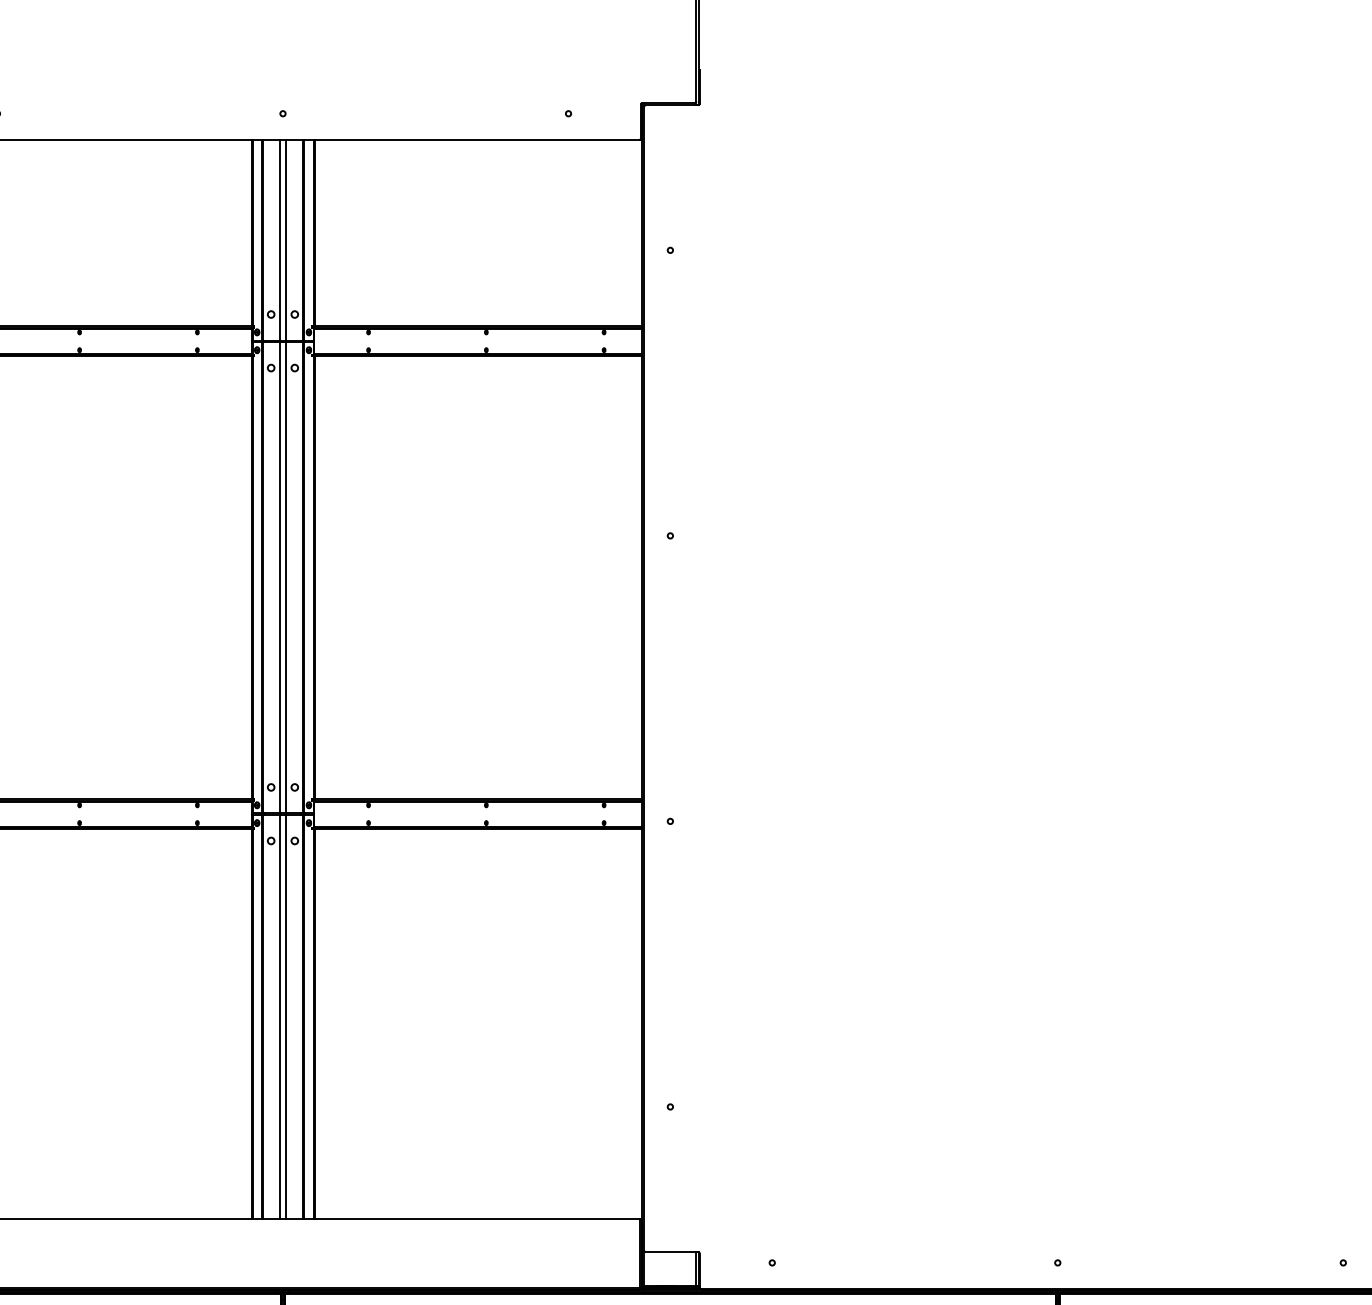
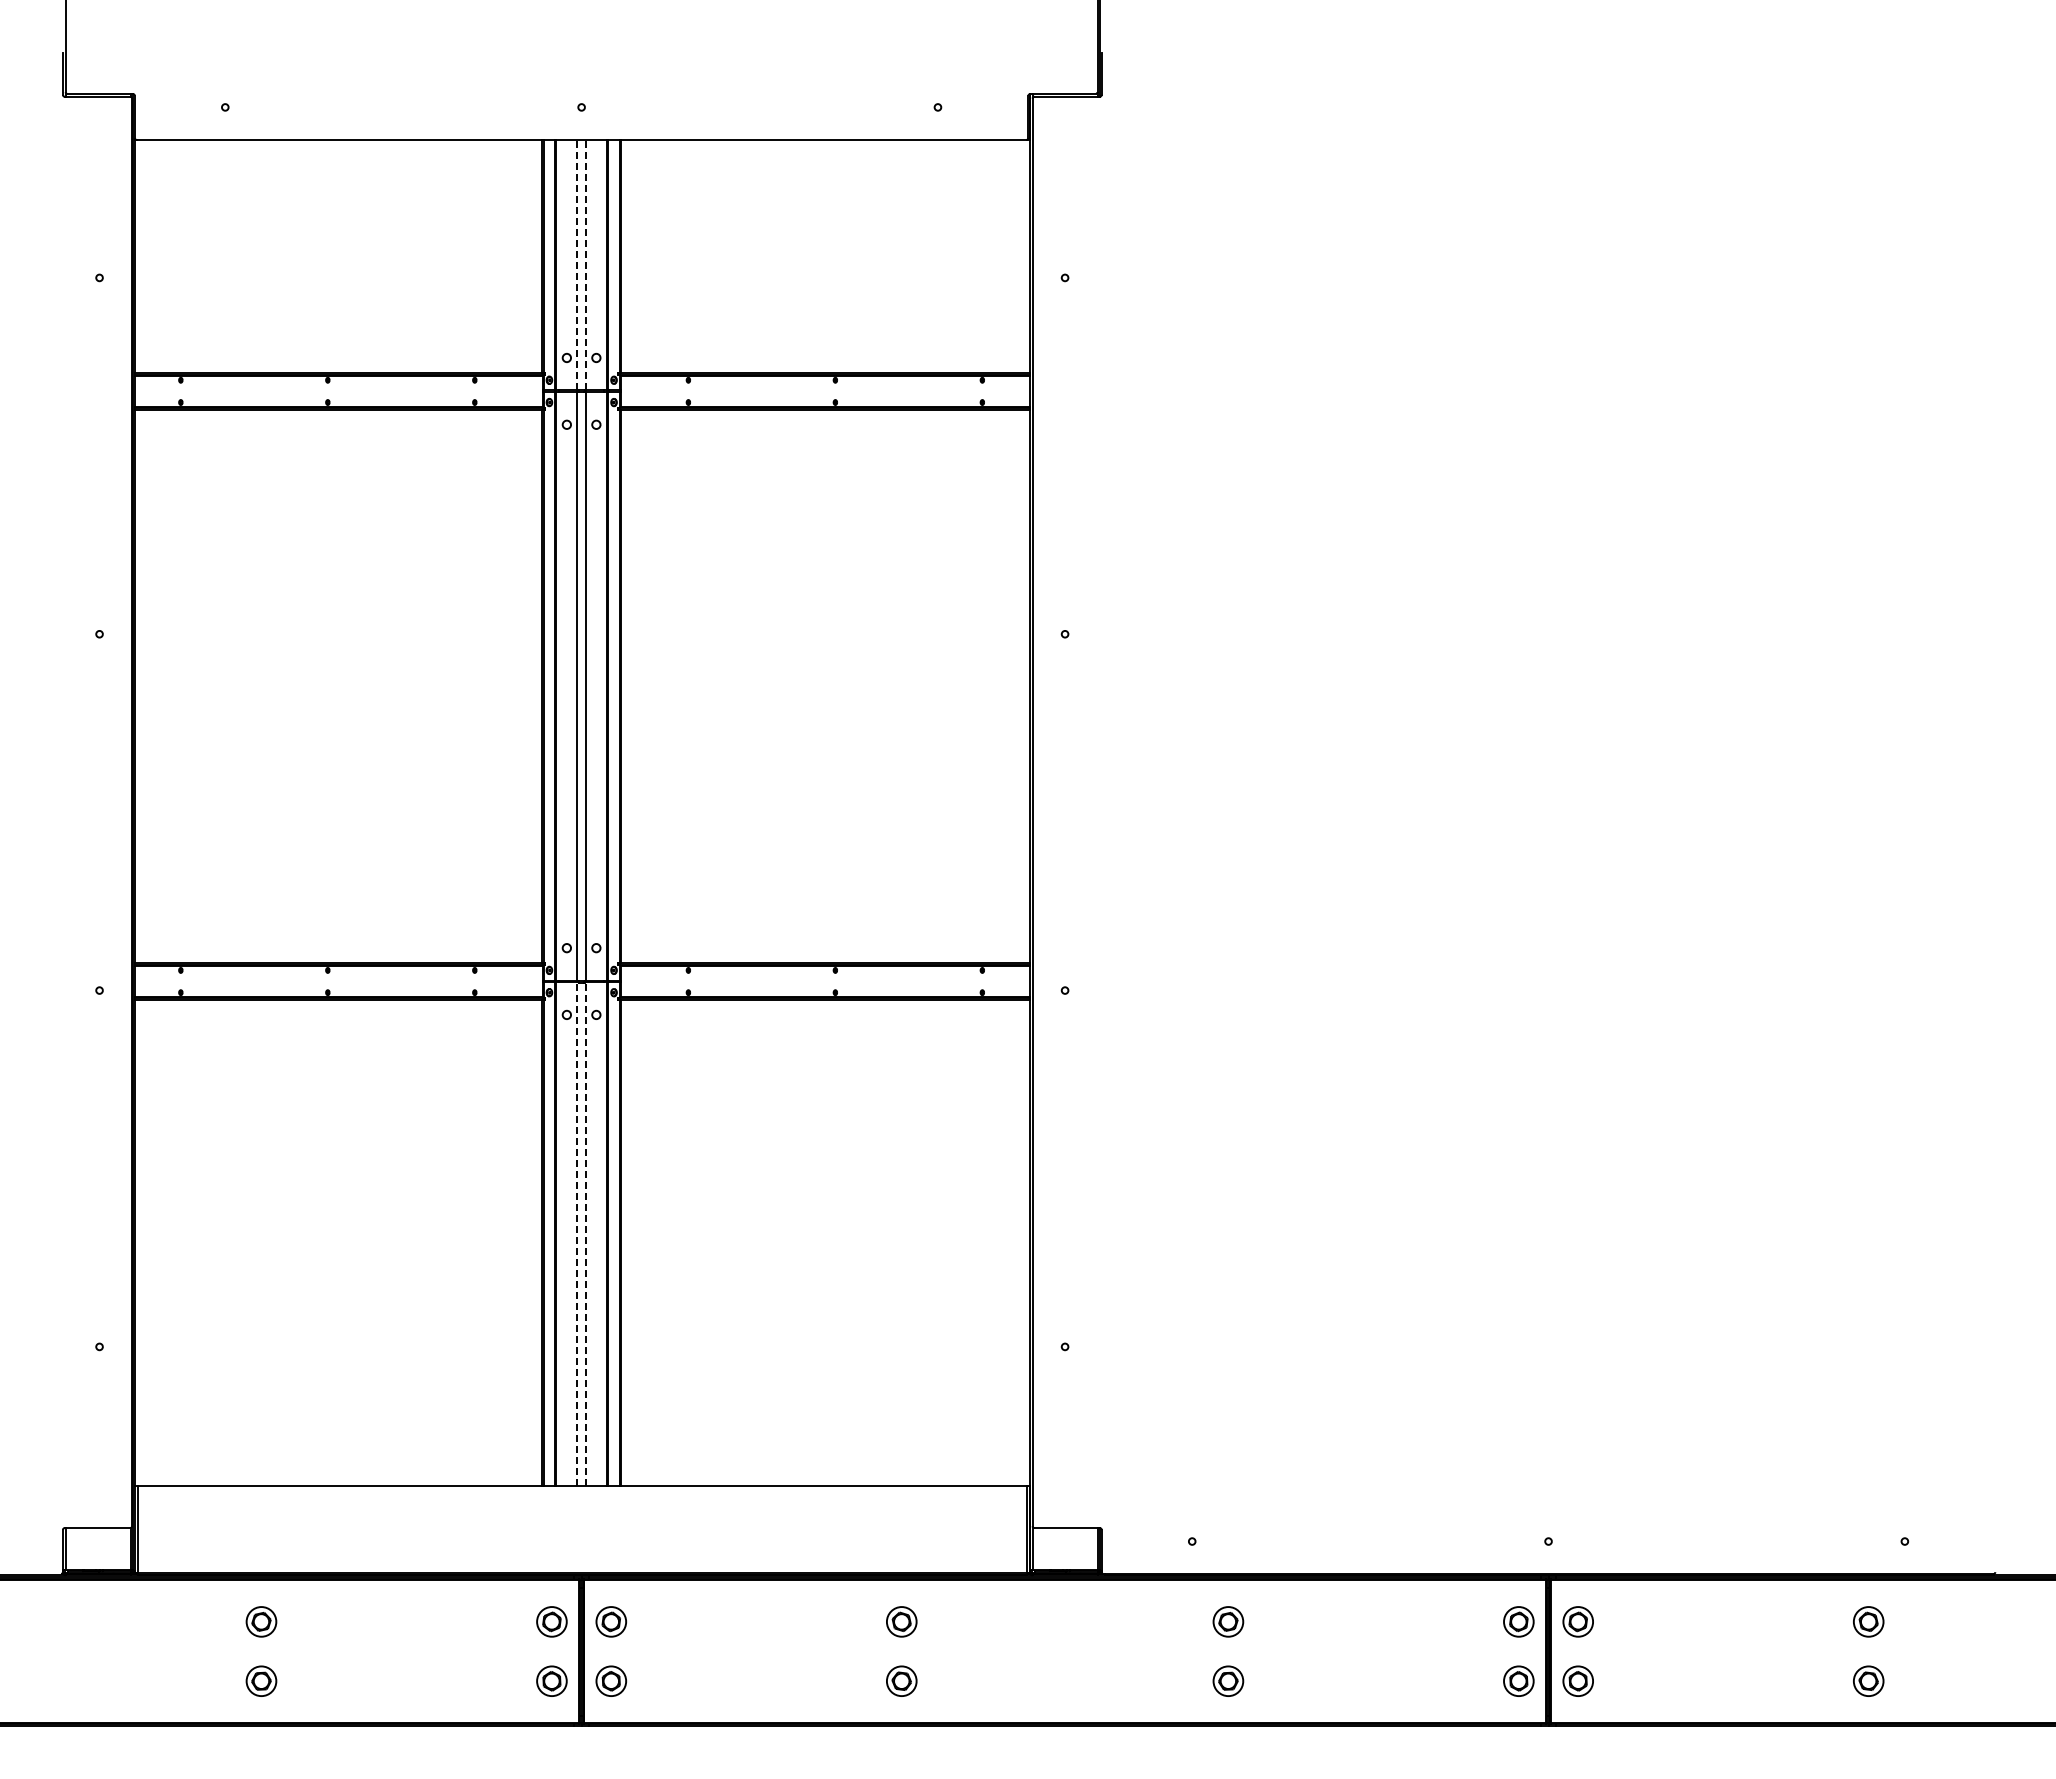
line: (279, 239) -> (577, 264), solid -> dashed
line: (286, 239) -> (585, 264), solid -> dashed
line: (279, 1016) -> (577, 1234), solid -> dashed
line: (286, 1016) -> (585, 1234), solid -> dashed

